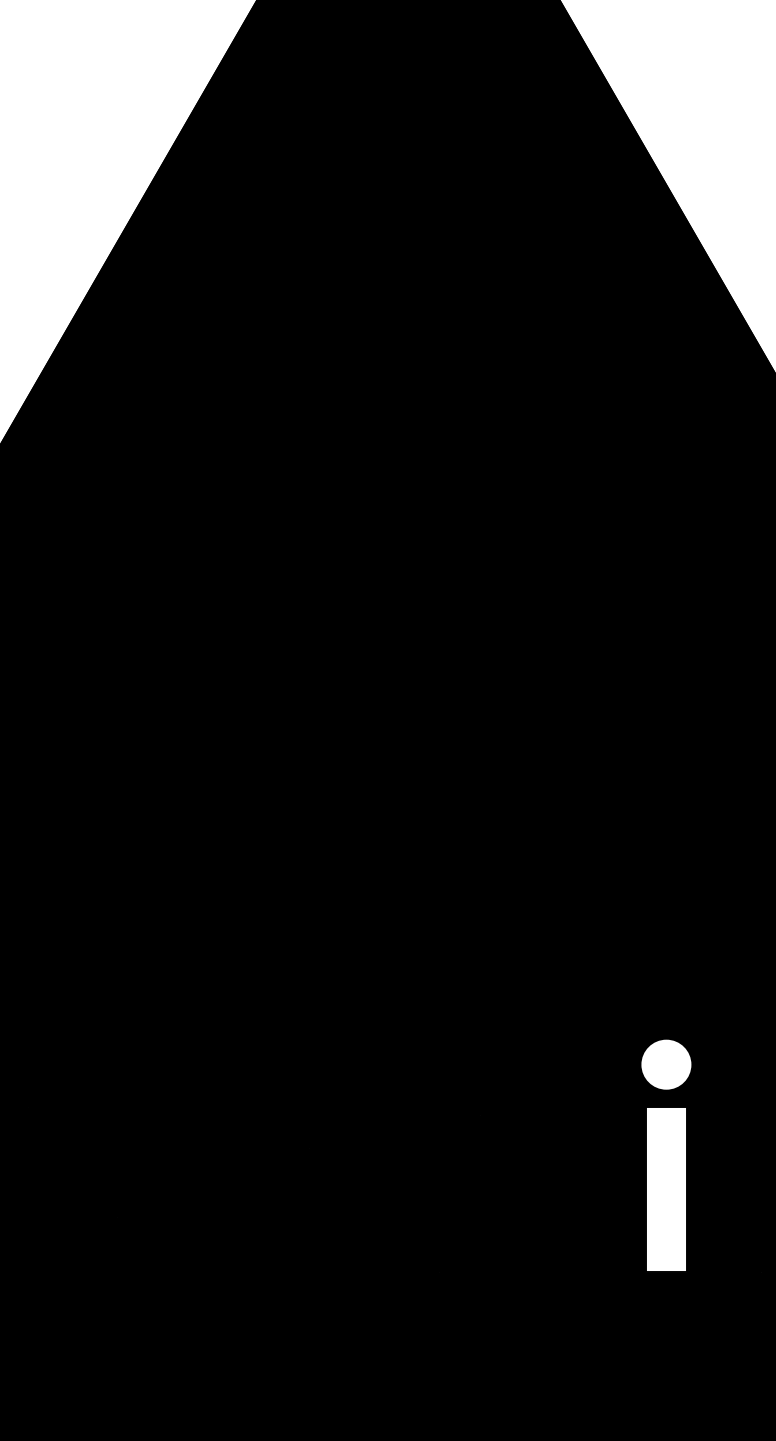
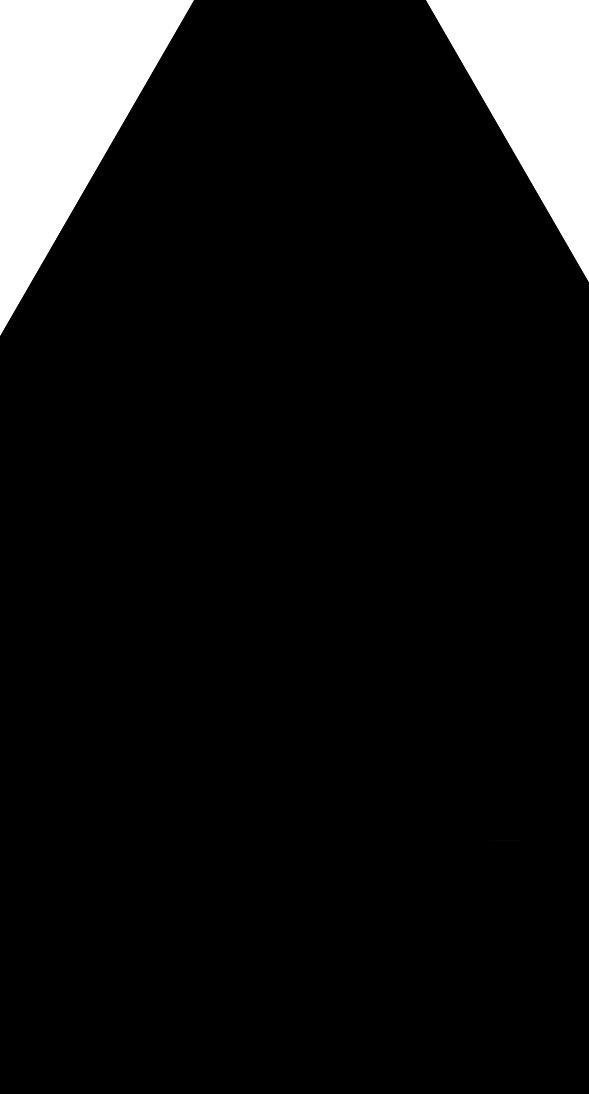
fill: (665, 1064) -> (505, 808), added
fill: (665, 1188) -> (505, 902), added

